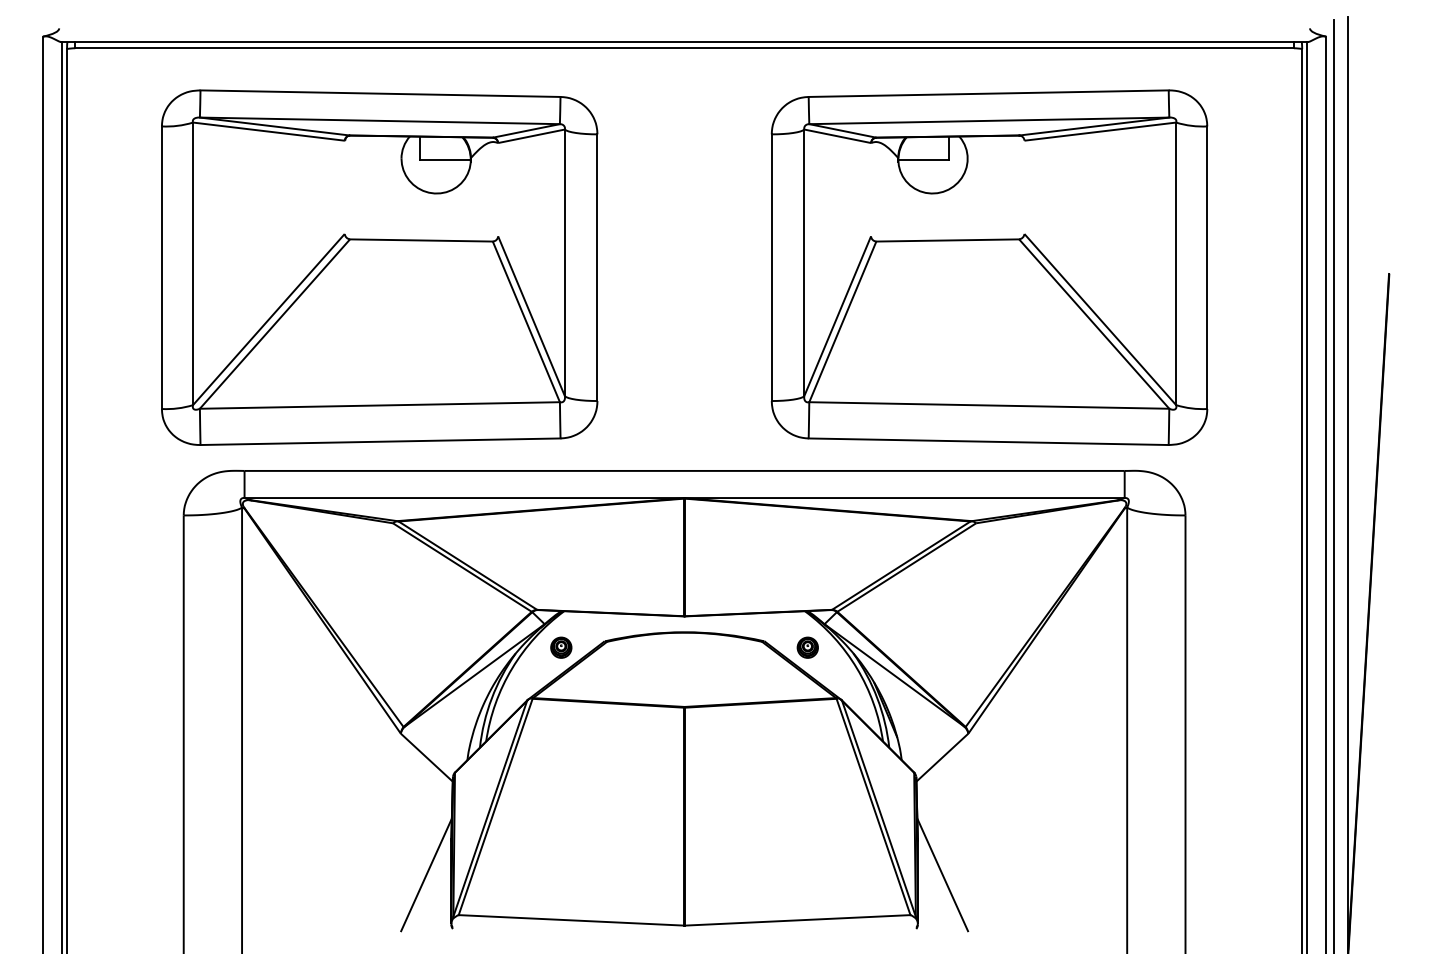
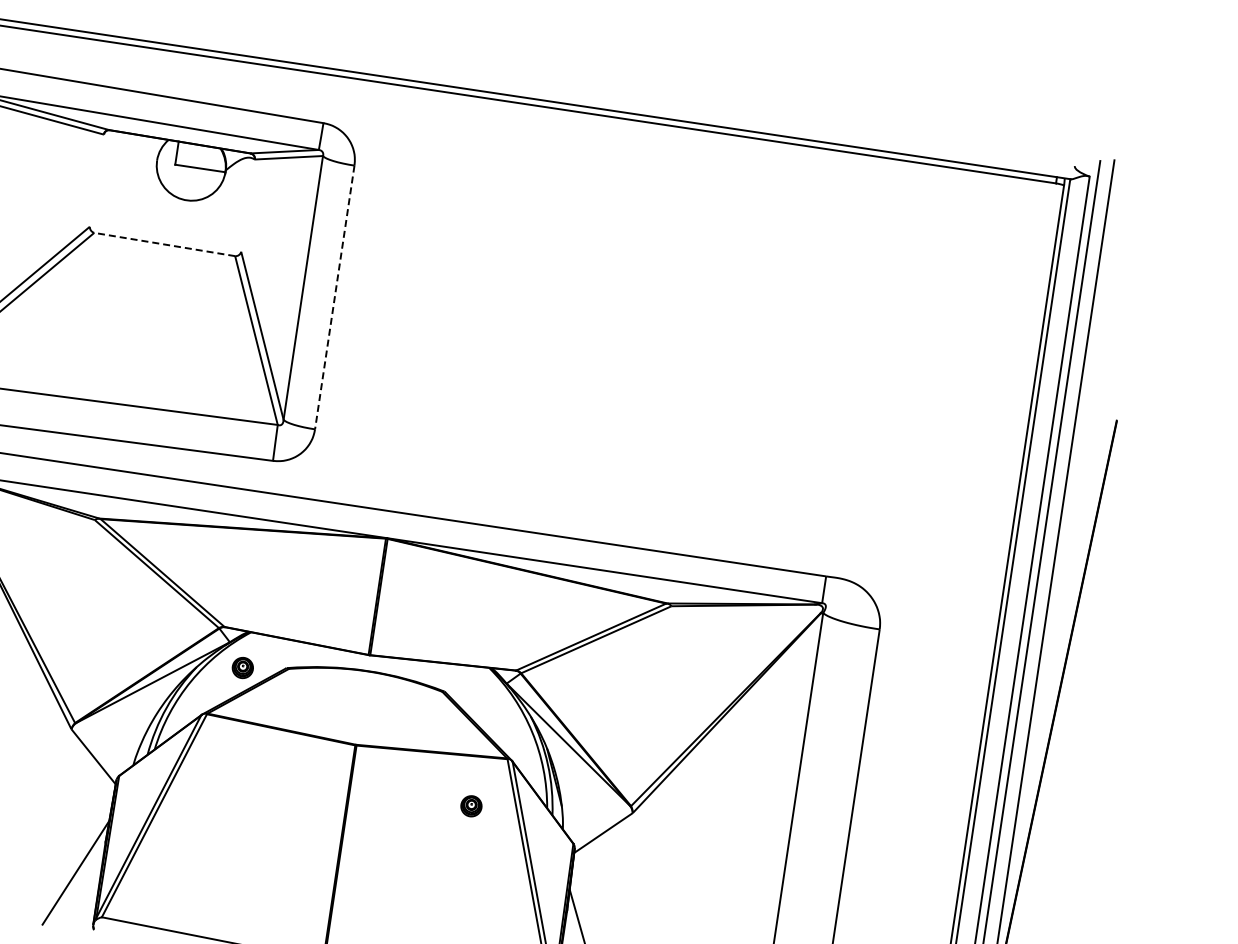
line: (420, 240) -> (163, 244), solid -> dashed
part: (989, 267) -> (722, 355), removed
line: (597, 268) -> (334, 298), solid -> dashed
part: (807, 647) -> (471, 806), moved

